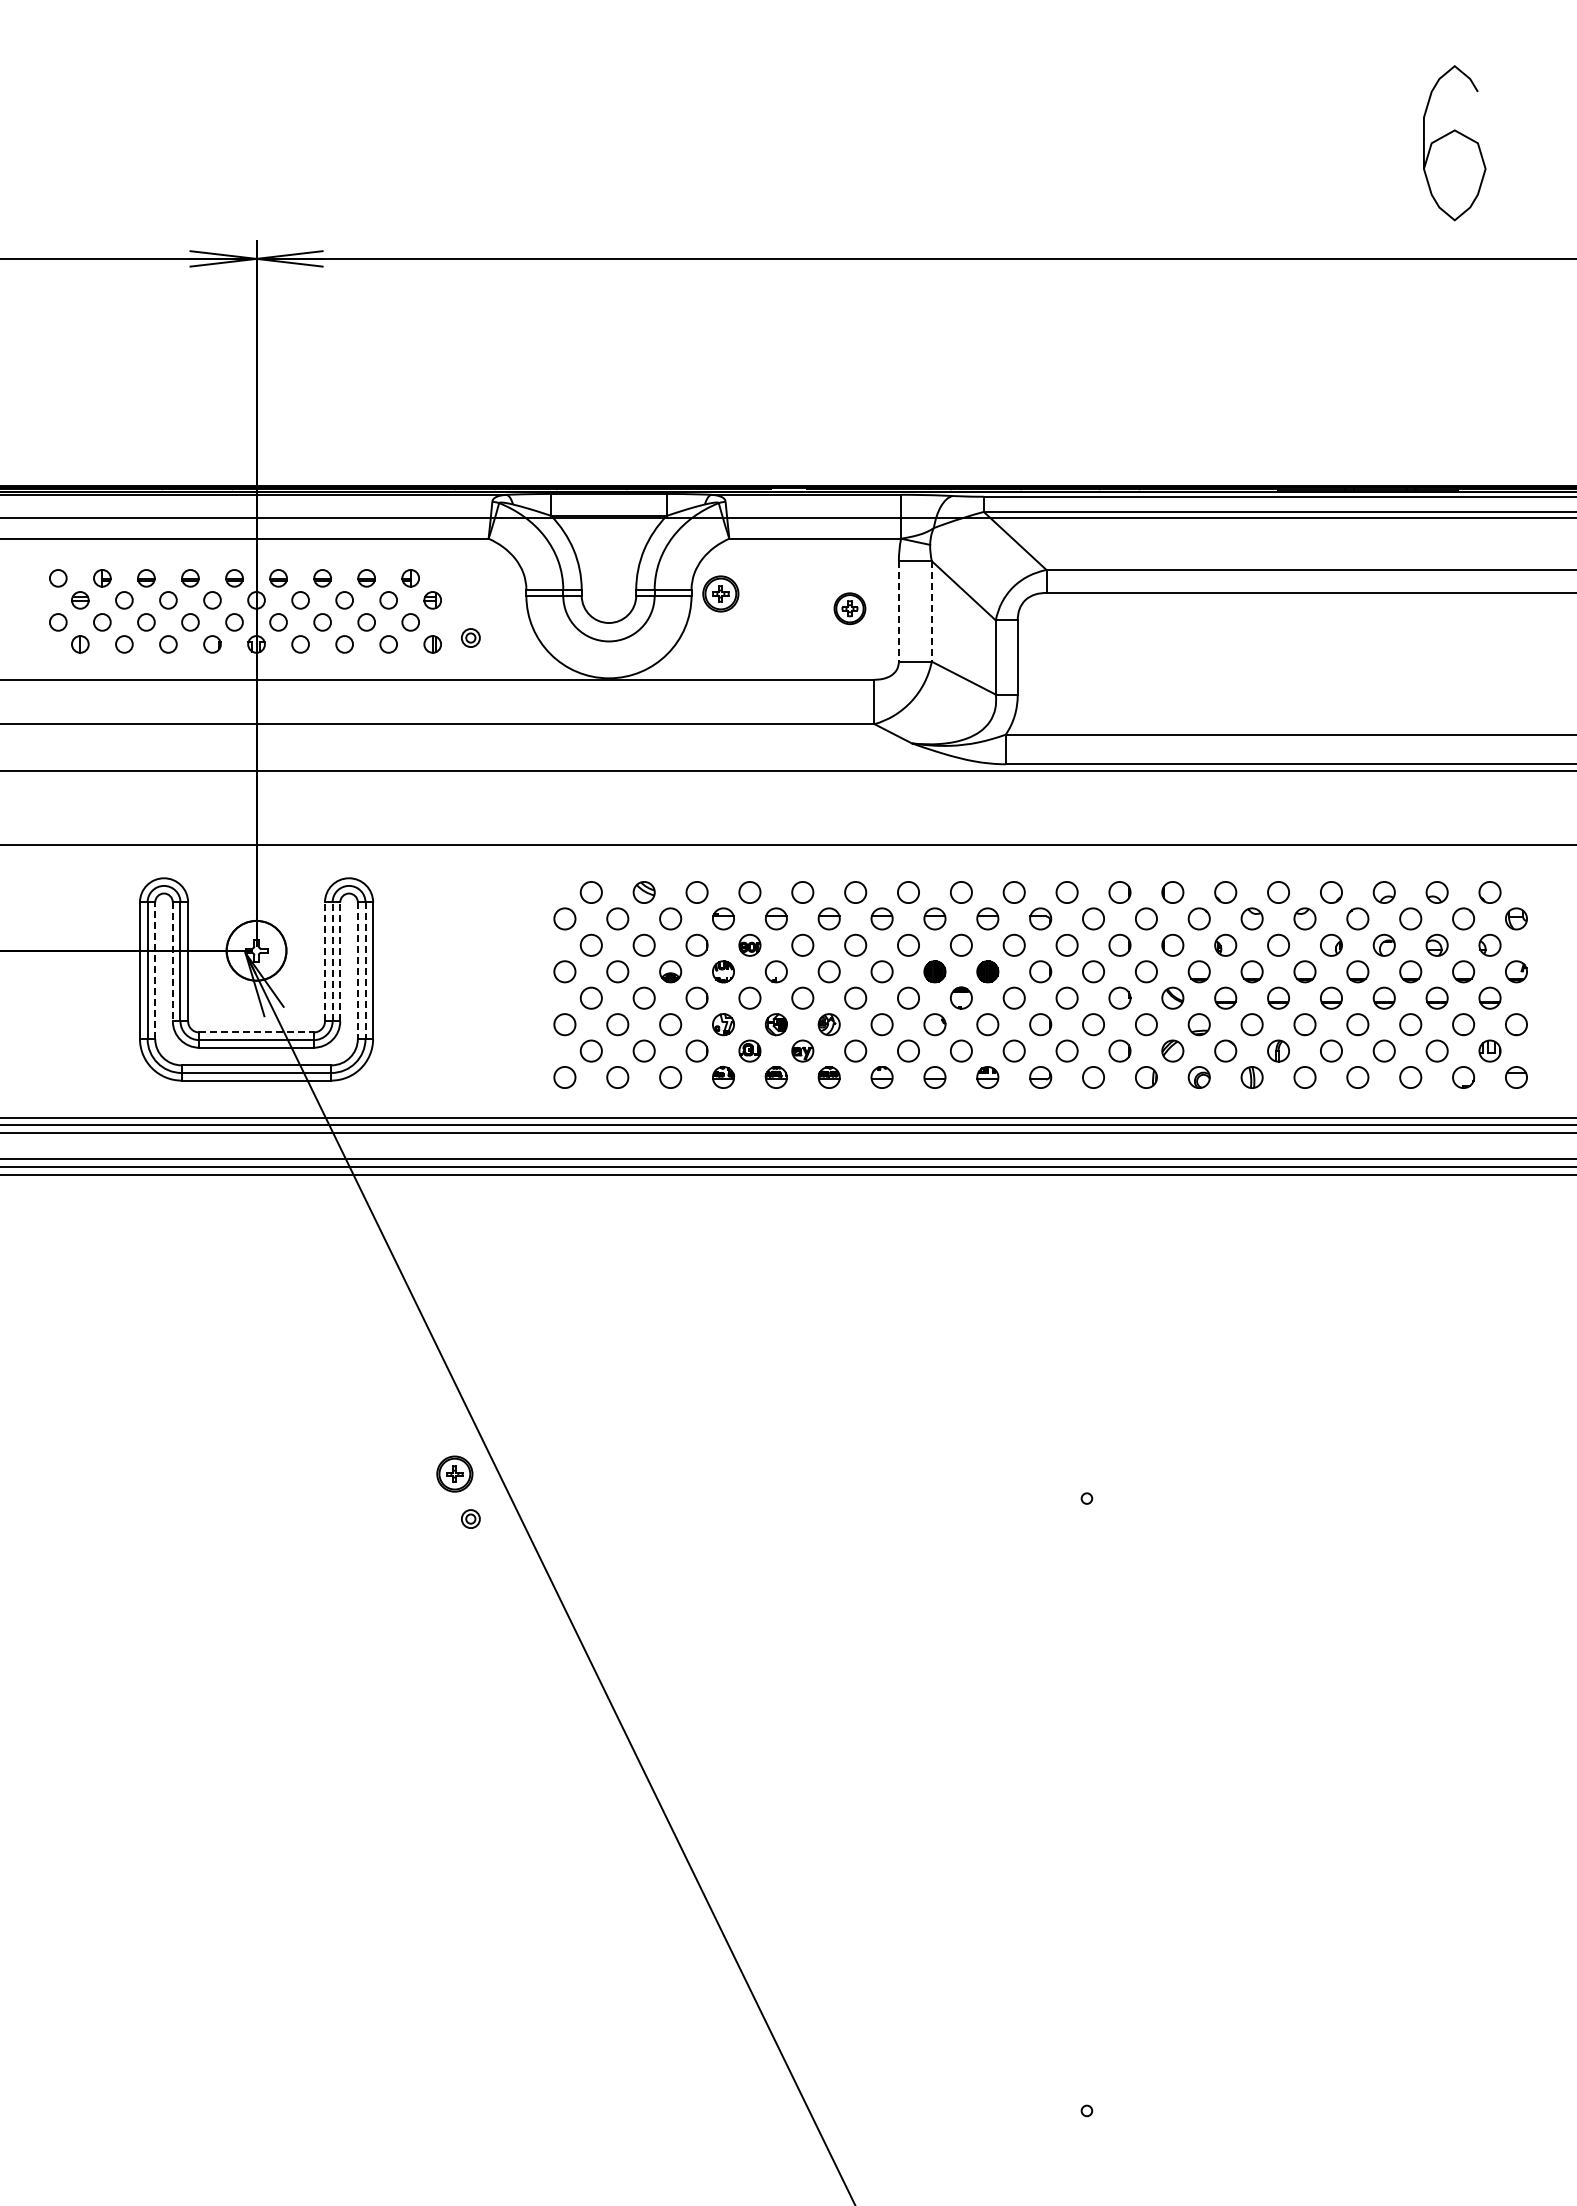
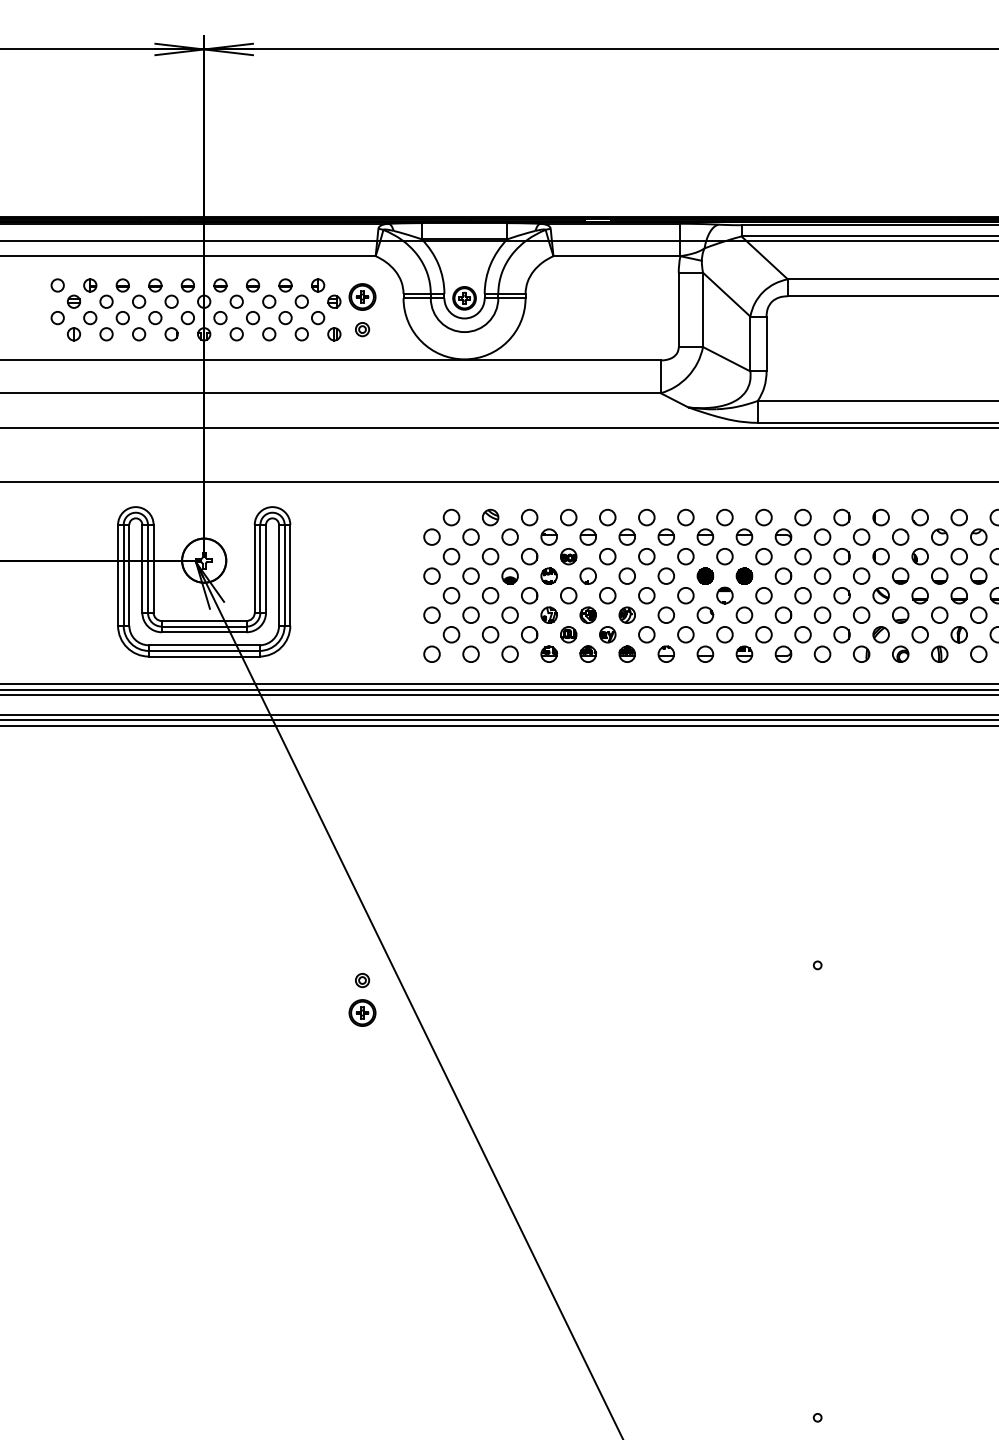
part: (720, 593) -> (362, 296), moved
part: (849, 608) -> (464, 298), moved
line: (898, 611) -> (678, 309), dashed -> solid
line: (931, 611) -> (702, 309), dashed -> solid
line: (325, 961) -> (255, 568), dashed -> solid
line: (332, 961) -> (260, 568), dashed -> solid
line: (340, 961) -> (266, 568), dashed -> solid
line: (172, 962) -> (142, 569), dashed -> solid
line: (155, 970) -> (129, 575), dashed -> solid
line: (357, 971) -> (278, 575), dashed -> solid
line: (365, 971) -> (284, 575), dashed -> solid
line: (257, 1032) -> (204, 621), dashed -> solid
part: (454, 1473) -> (362, 1012), moved

